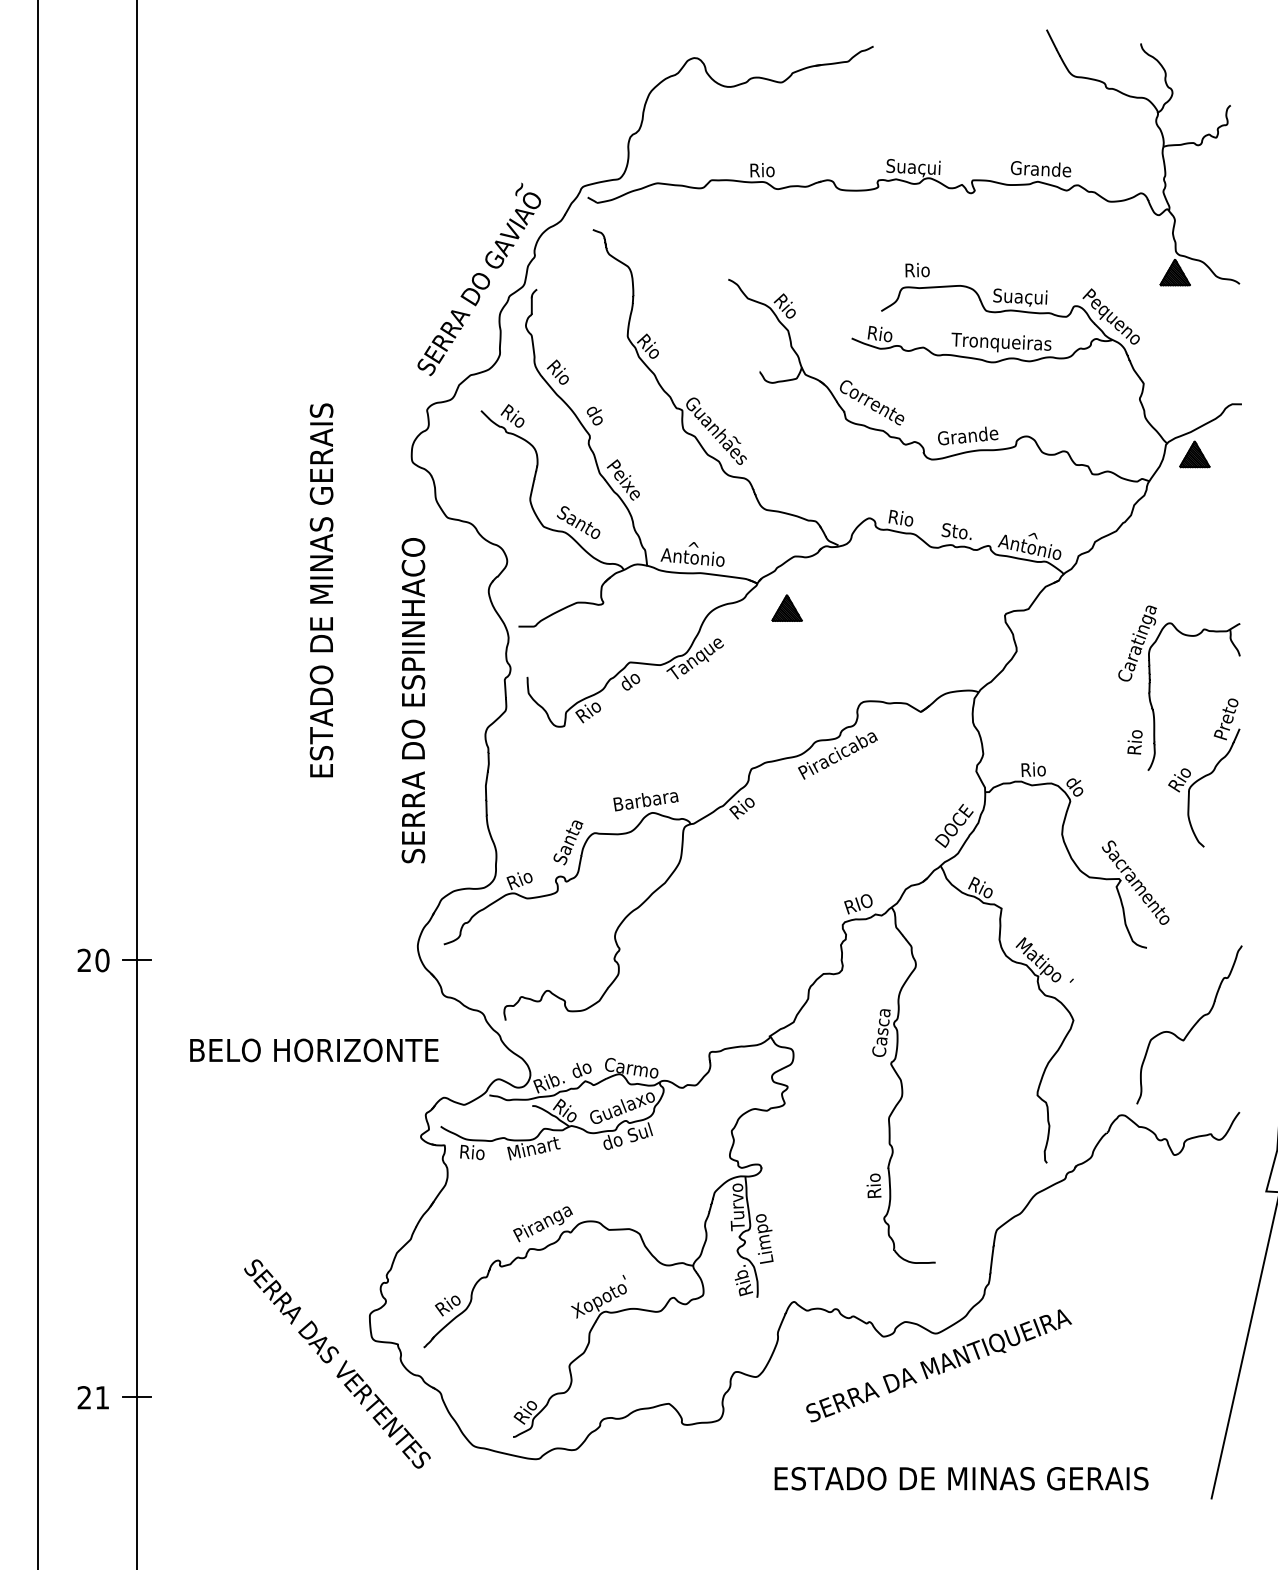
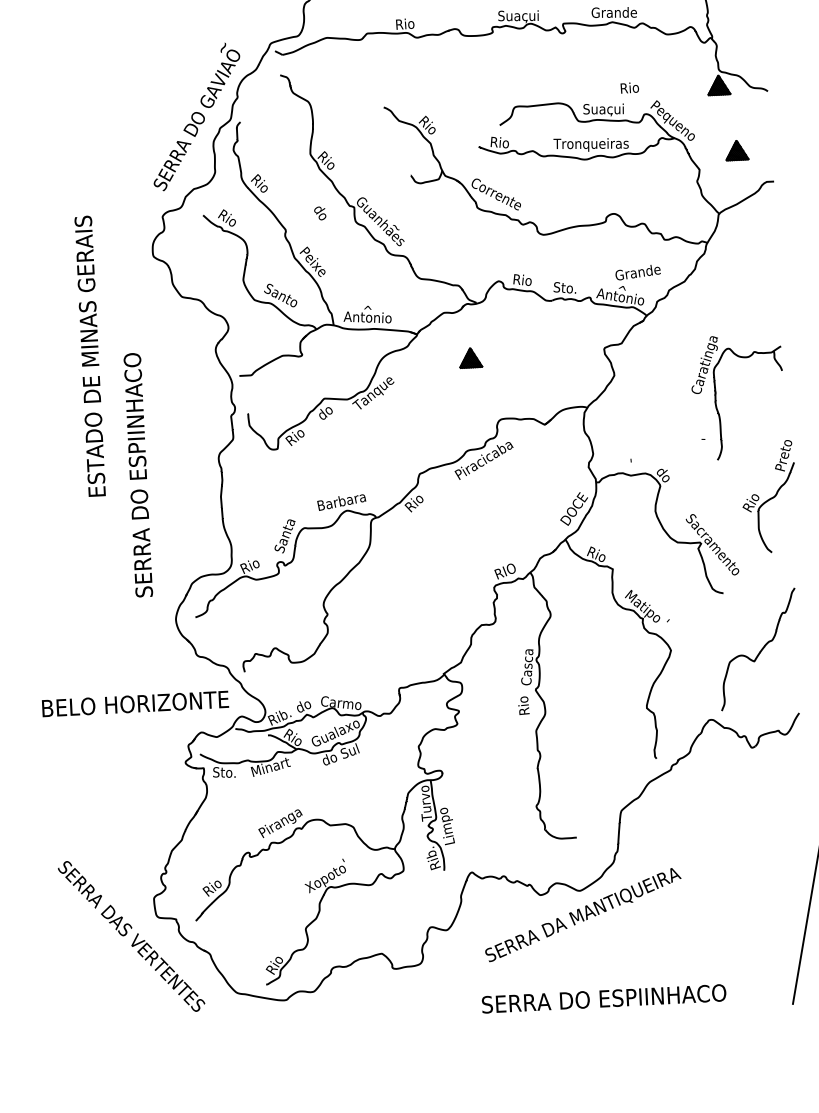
text: (917, 270) -> (629, 88), moved
text: (594, 415) -> (319, 212), moved
text: (968, 435) -> (638, 272), moved
part: (1194, 454) -> (736, 150), moved
part: (786, 607) -> (470, 357), moved
text: (413, 700) -> (138, 475), moved
text: (1134, 742) -> (706, 439), Rio -> '
text: (1033, 769) -> (631, 463), Rio -> '
part: (1204, 772) -> (769, 496), moved
text: (314, 1050) -> (135, 704), moved
text: (471, 1152) -> (224, 772), Rio -> Sto.
text: (873, 1185) -> (523, 705), moved
text: (961, 1478) -> (604, 998), ESTADO DE MINAS GERAIS -> SERRA DO ESPIINHACO

